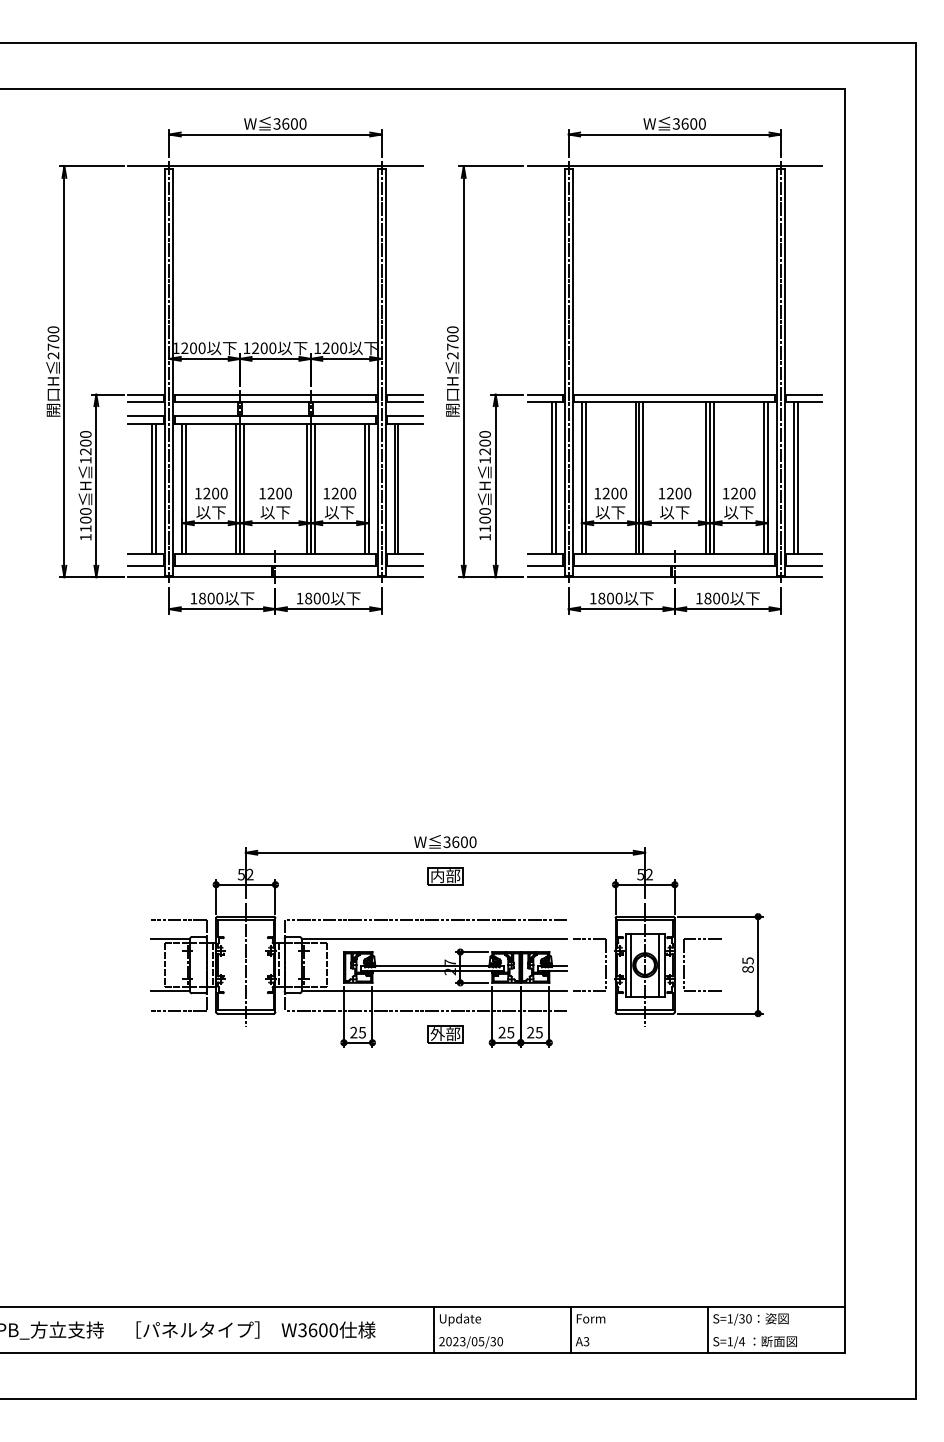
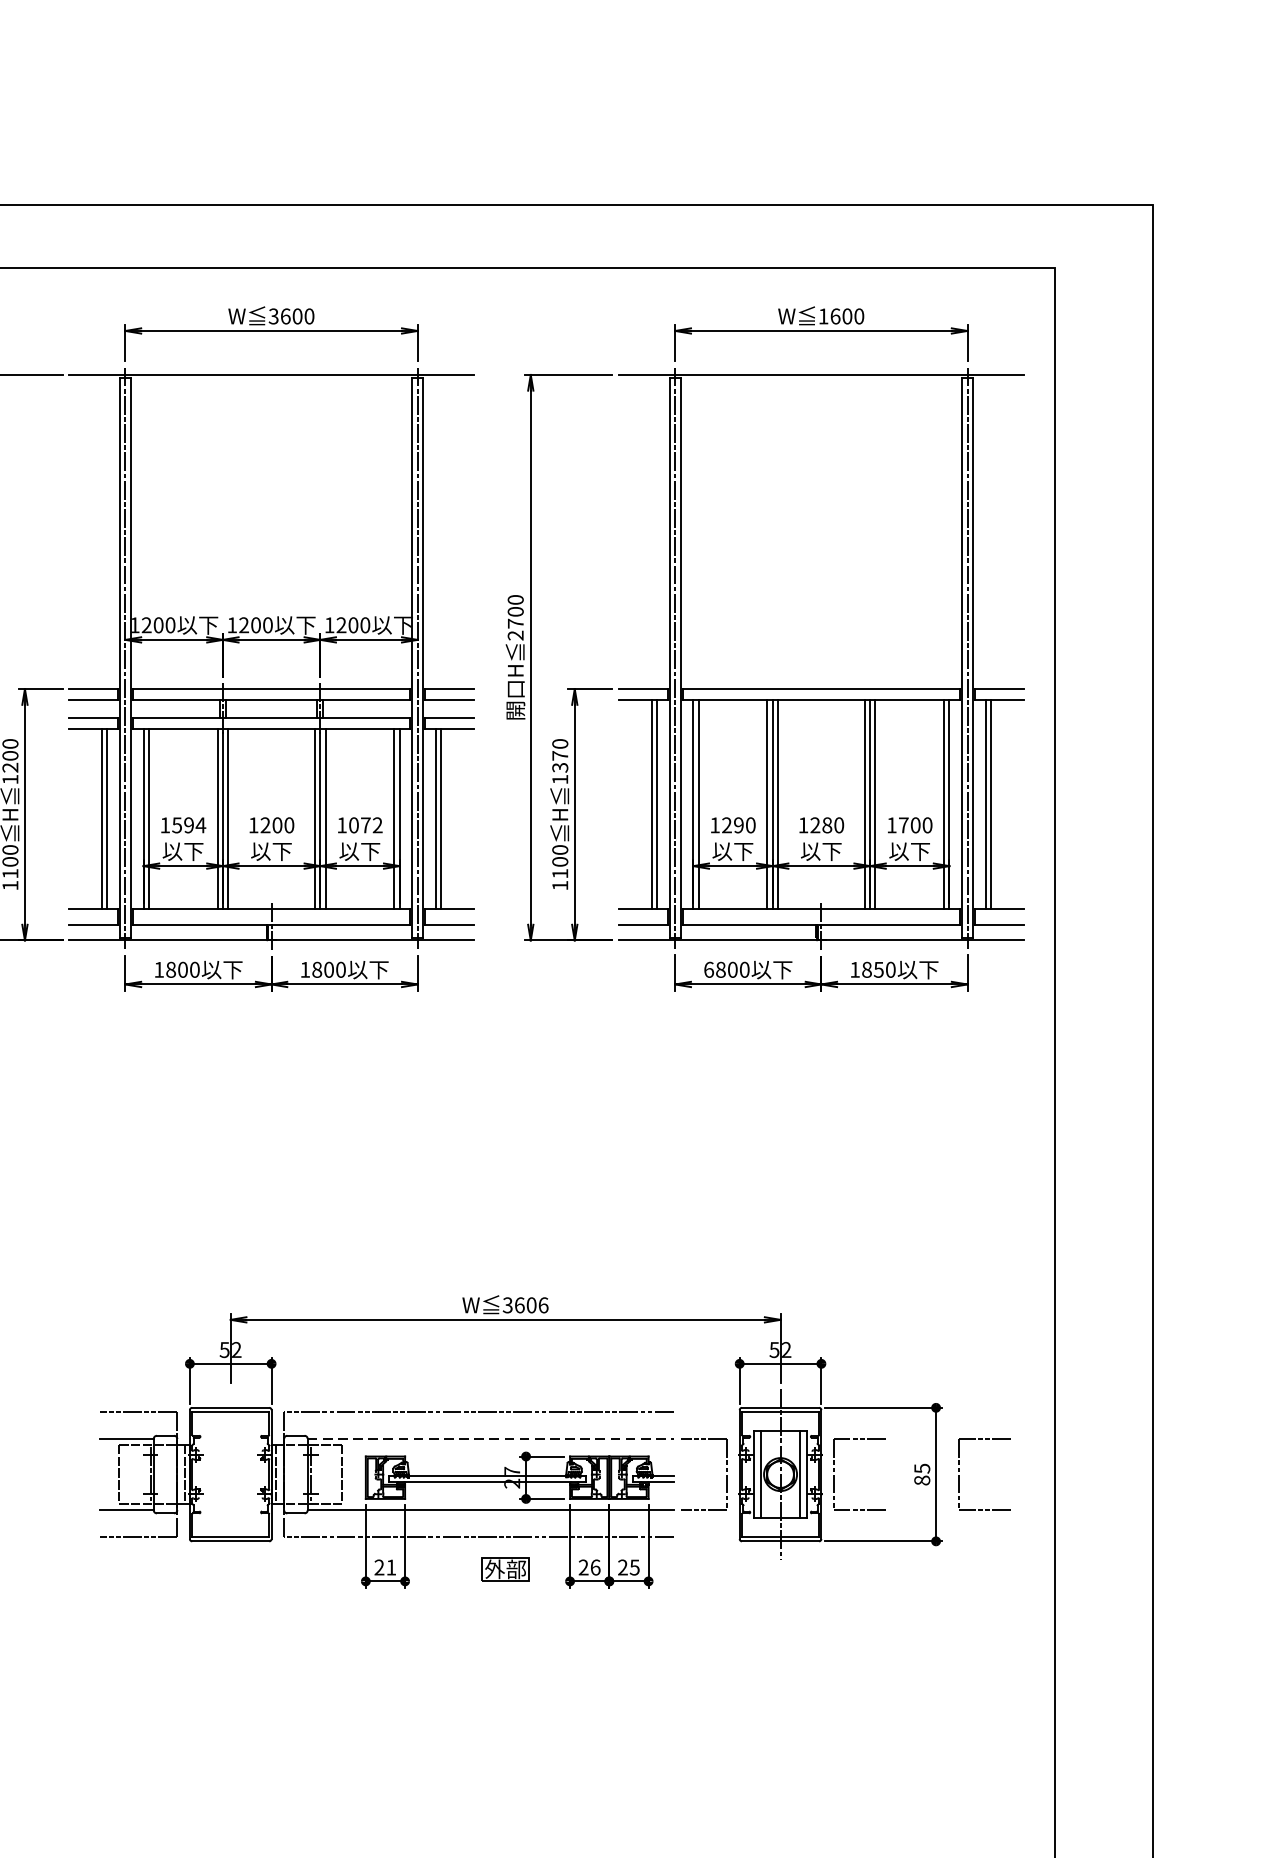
text: (675, 123) -> (822, 315), 3600 -> 1600
text: (484, 447) -> (559, 761), 1200 -> 1370
text: (215, 493) -> (188, 825), 1200 -> 1594
text: (343, 493) -> (365, 825), 1200 -> 1072
text: (614, 493) -> (738, 825), 1200 -> 1290
text: (678, 493) -> (826, 825), 1200 -> 1280
text: (734, 493) -> (903, 825), 1200 -> 1700
text: (592, 598) -> (708, 969), 1800 -> 6800
text: (716, 598) -> (878, 969), 1800 -> 1850
text: (472, 841) -> (542, 1304), 3600 -> 3606
part: (445, 876) -> (505, 1352), removed
line: (434, 939) -> (490, 1439), solid -> dashed
line: (245, 964) -> (230, 1473), removed
part: (775, 965) -> (959, 1475), added
text: (362, 1032) -> (391, 1567), 25 -> 21
text: (510, 1032) -> (595, 1567), 25 -> 26

